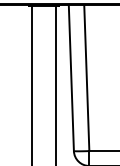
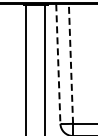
line: (71, 78) -> (58, 64), solid -> dashed
line: (86, 78) -> (70, 64), solid -> dashed

